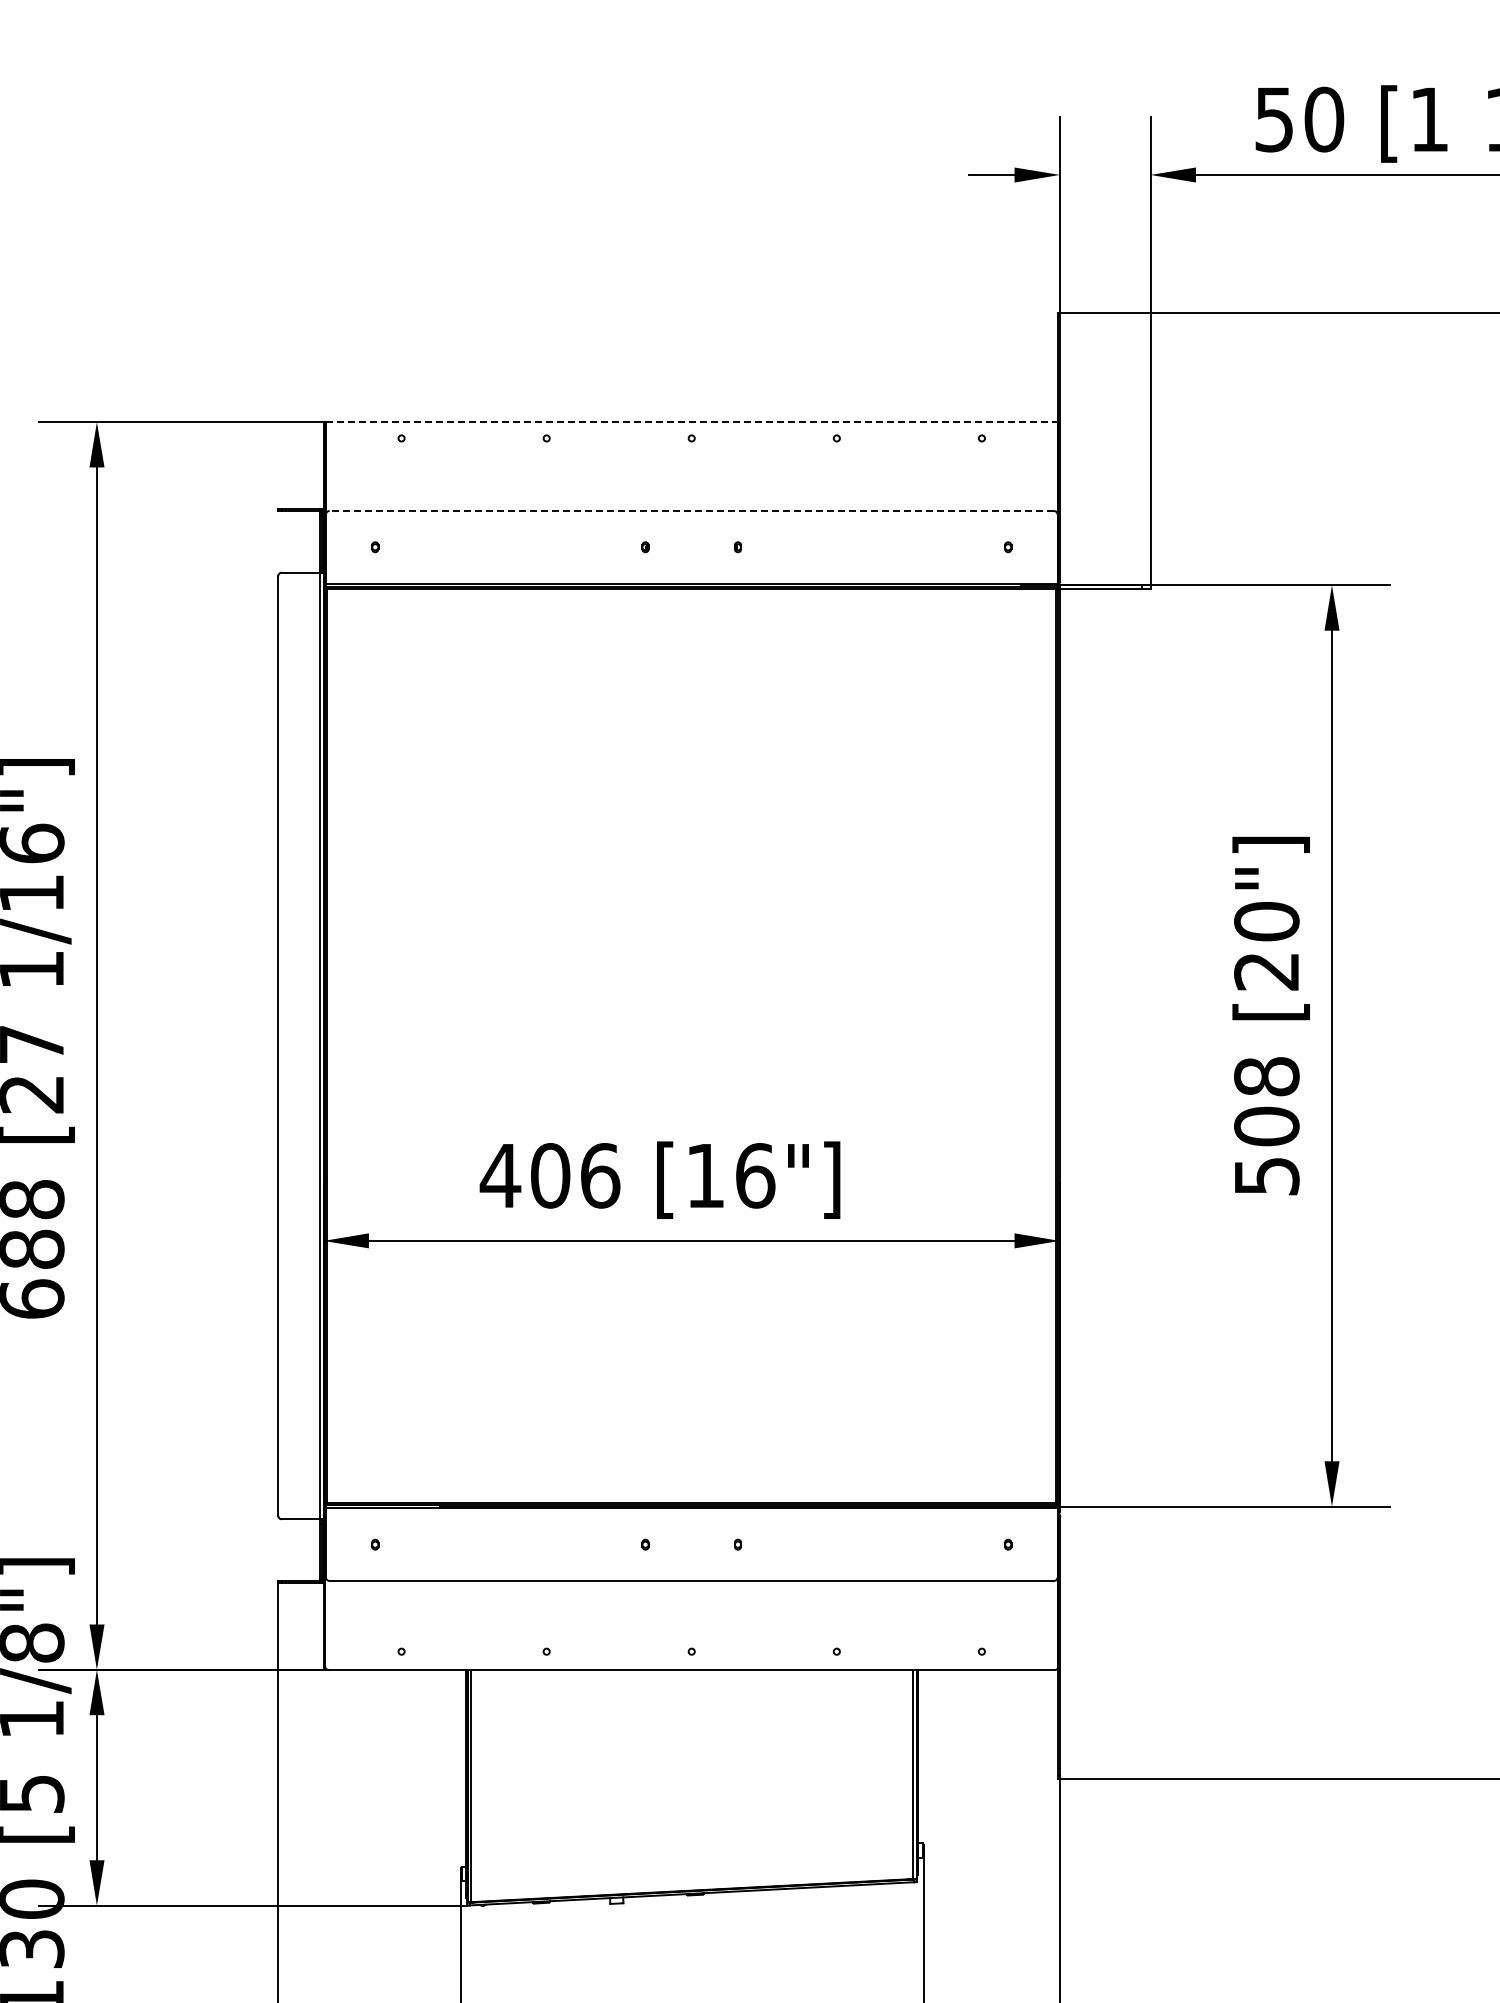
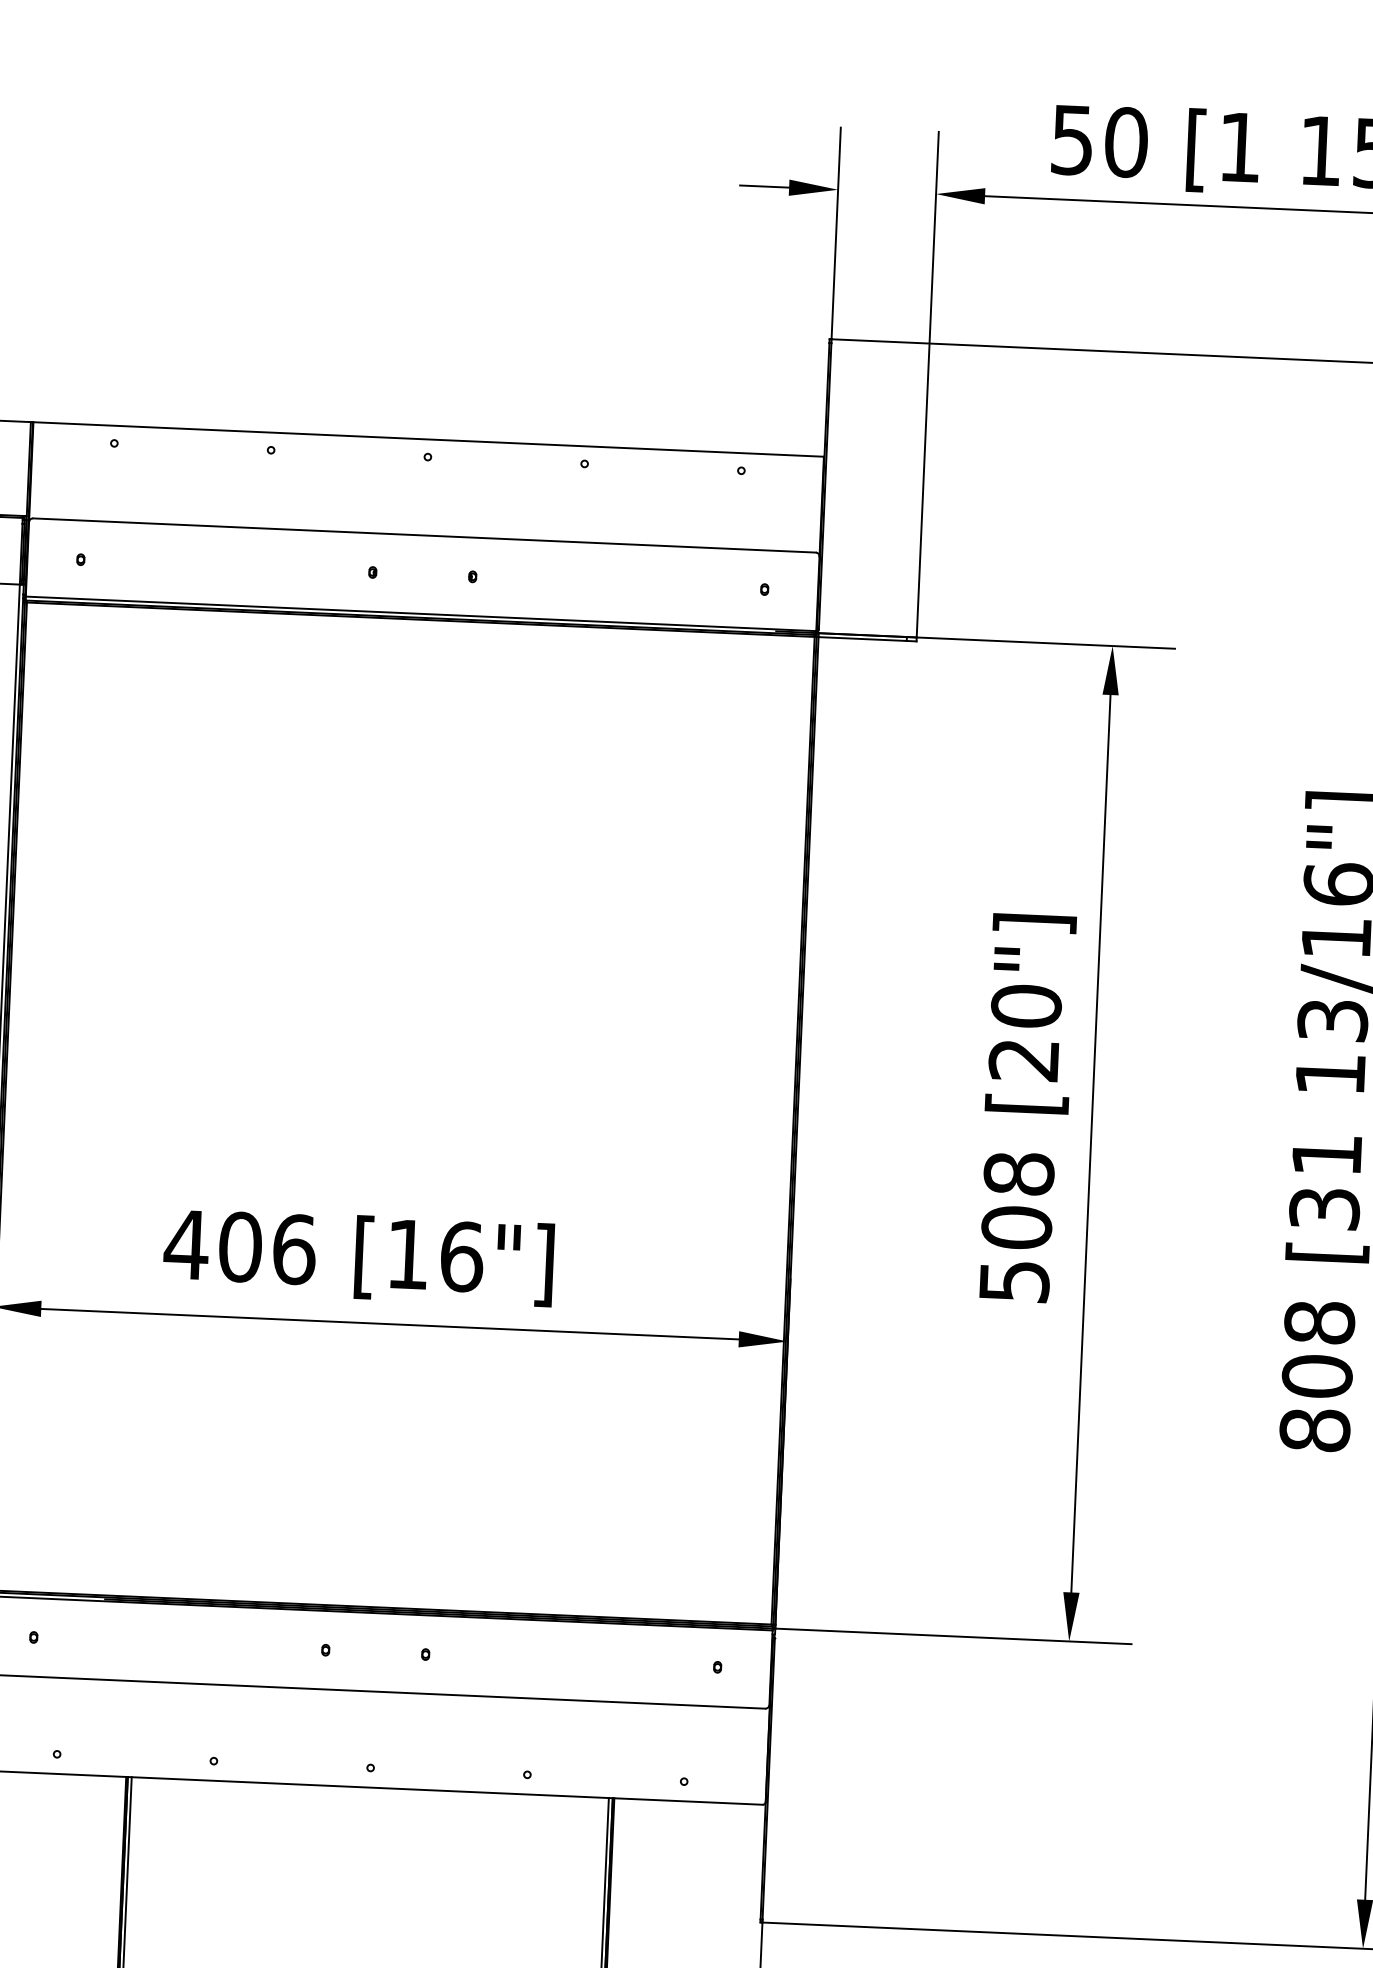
line: (691, 422) -> (428, 439), dashed -> solid
line: (691, 511) -> (424, 536), dashed -> solid

